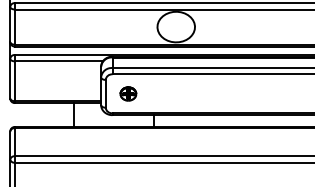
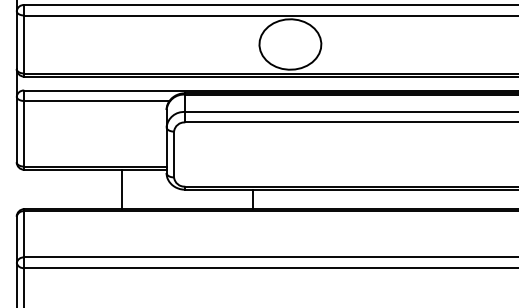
part: (128, 93) -> (211, 154), removed

